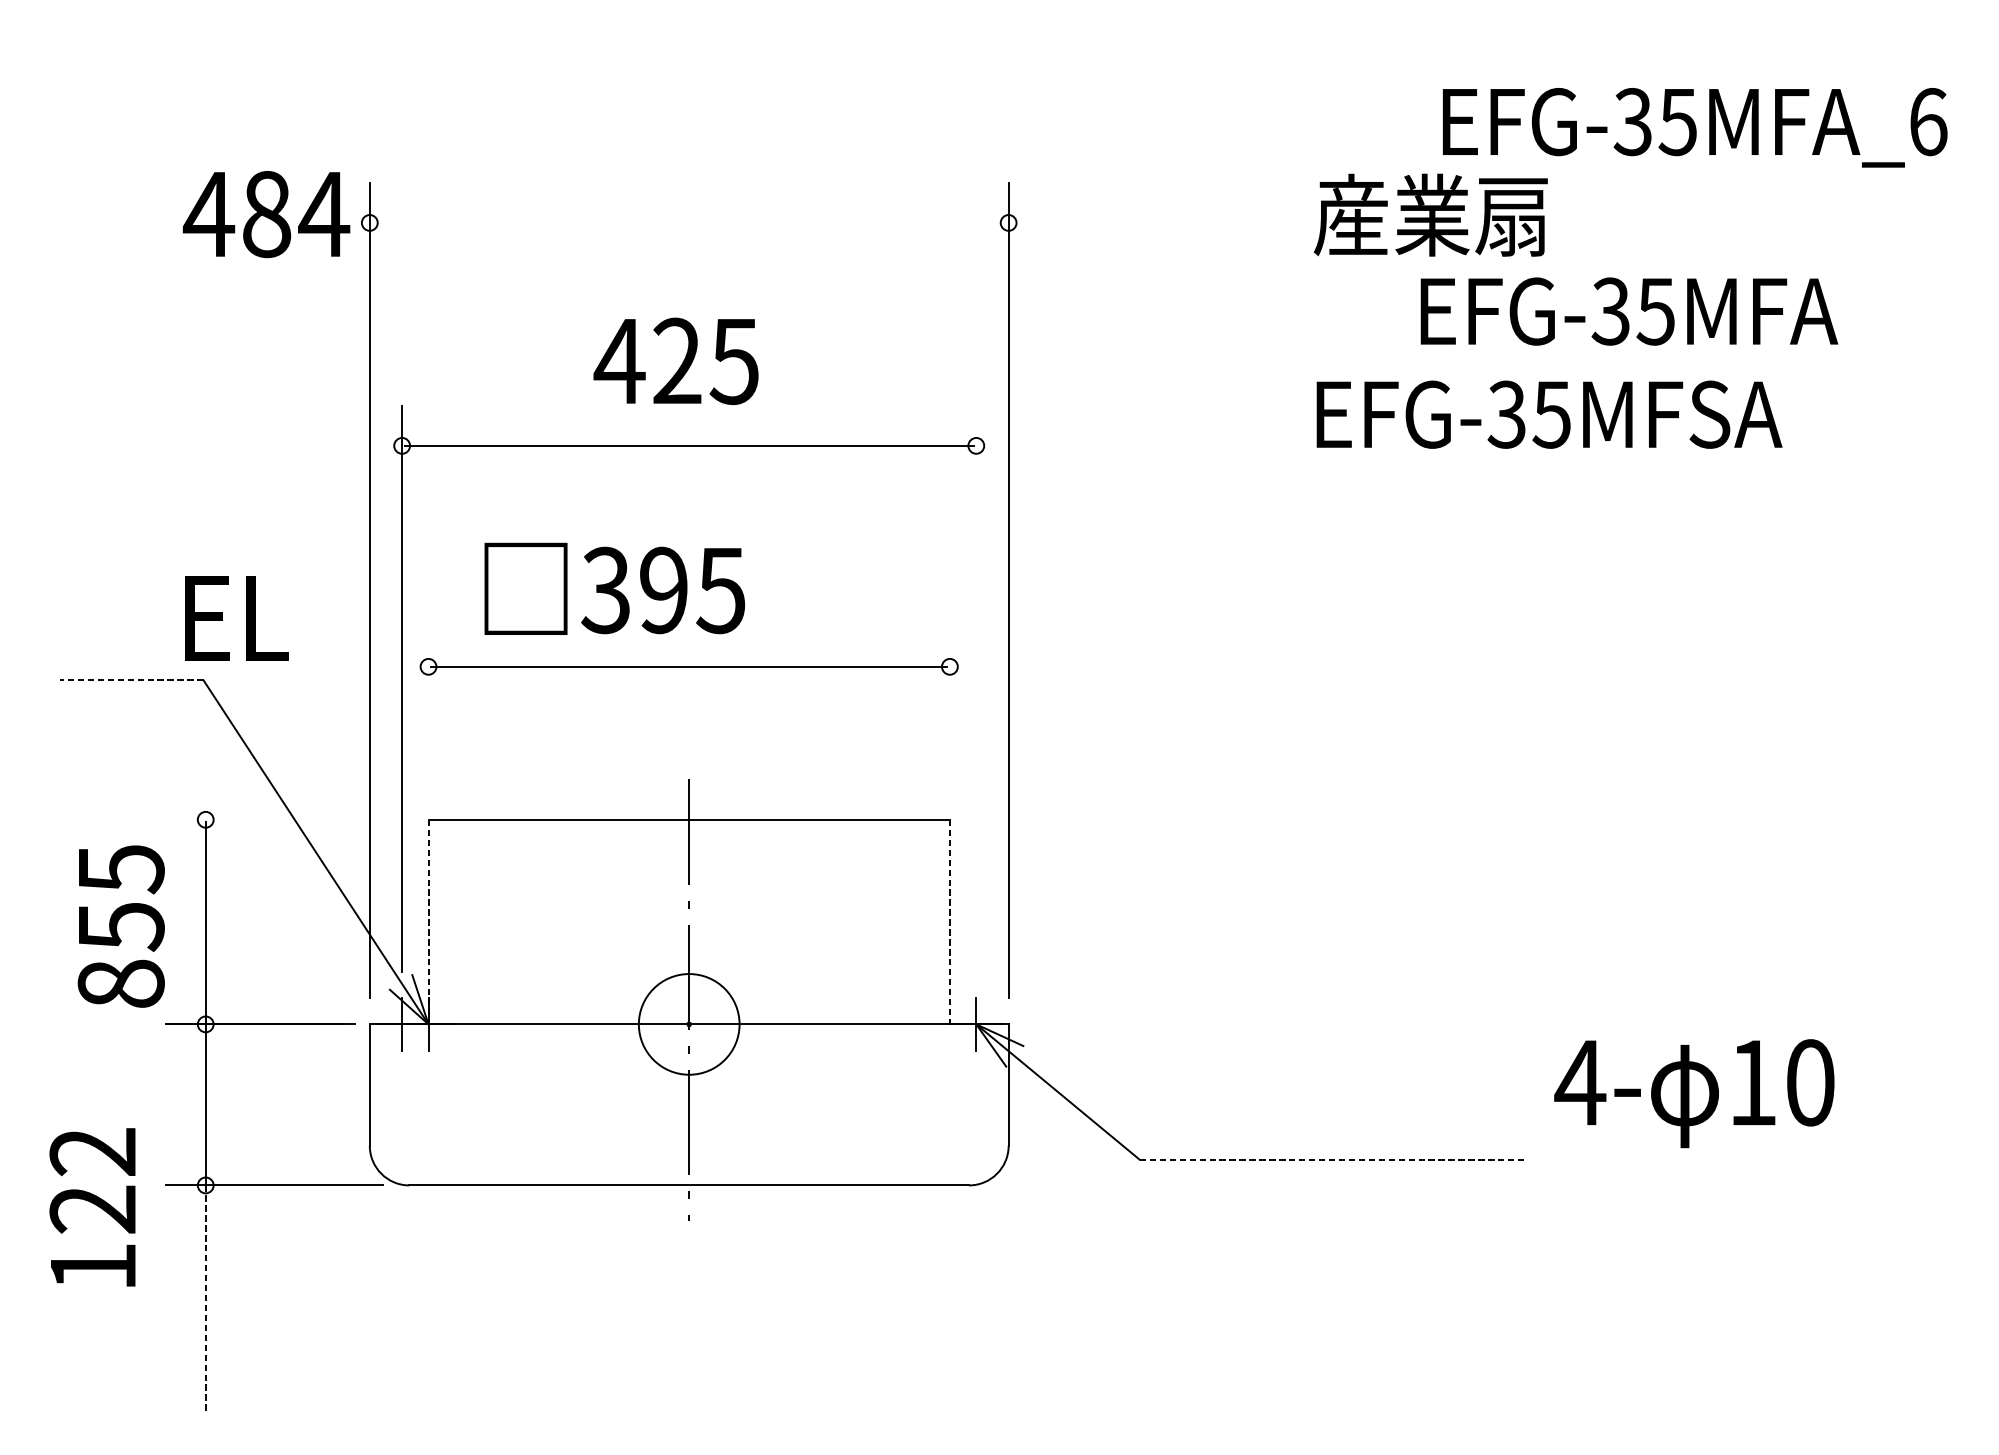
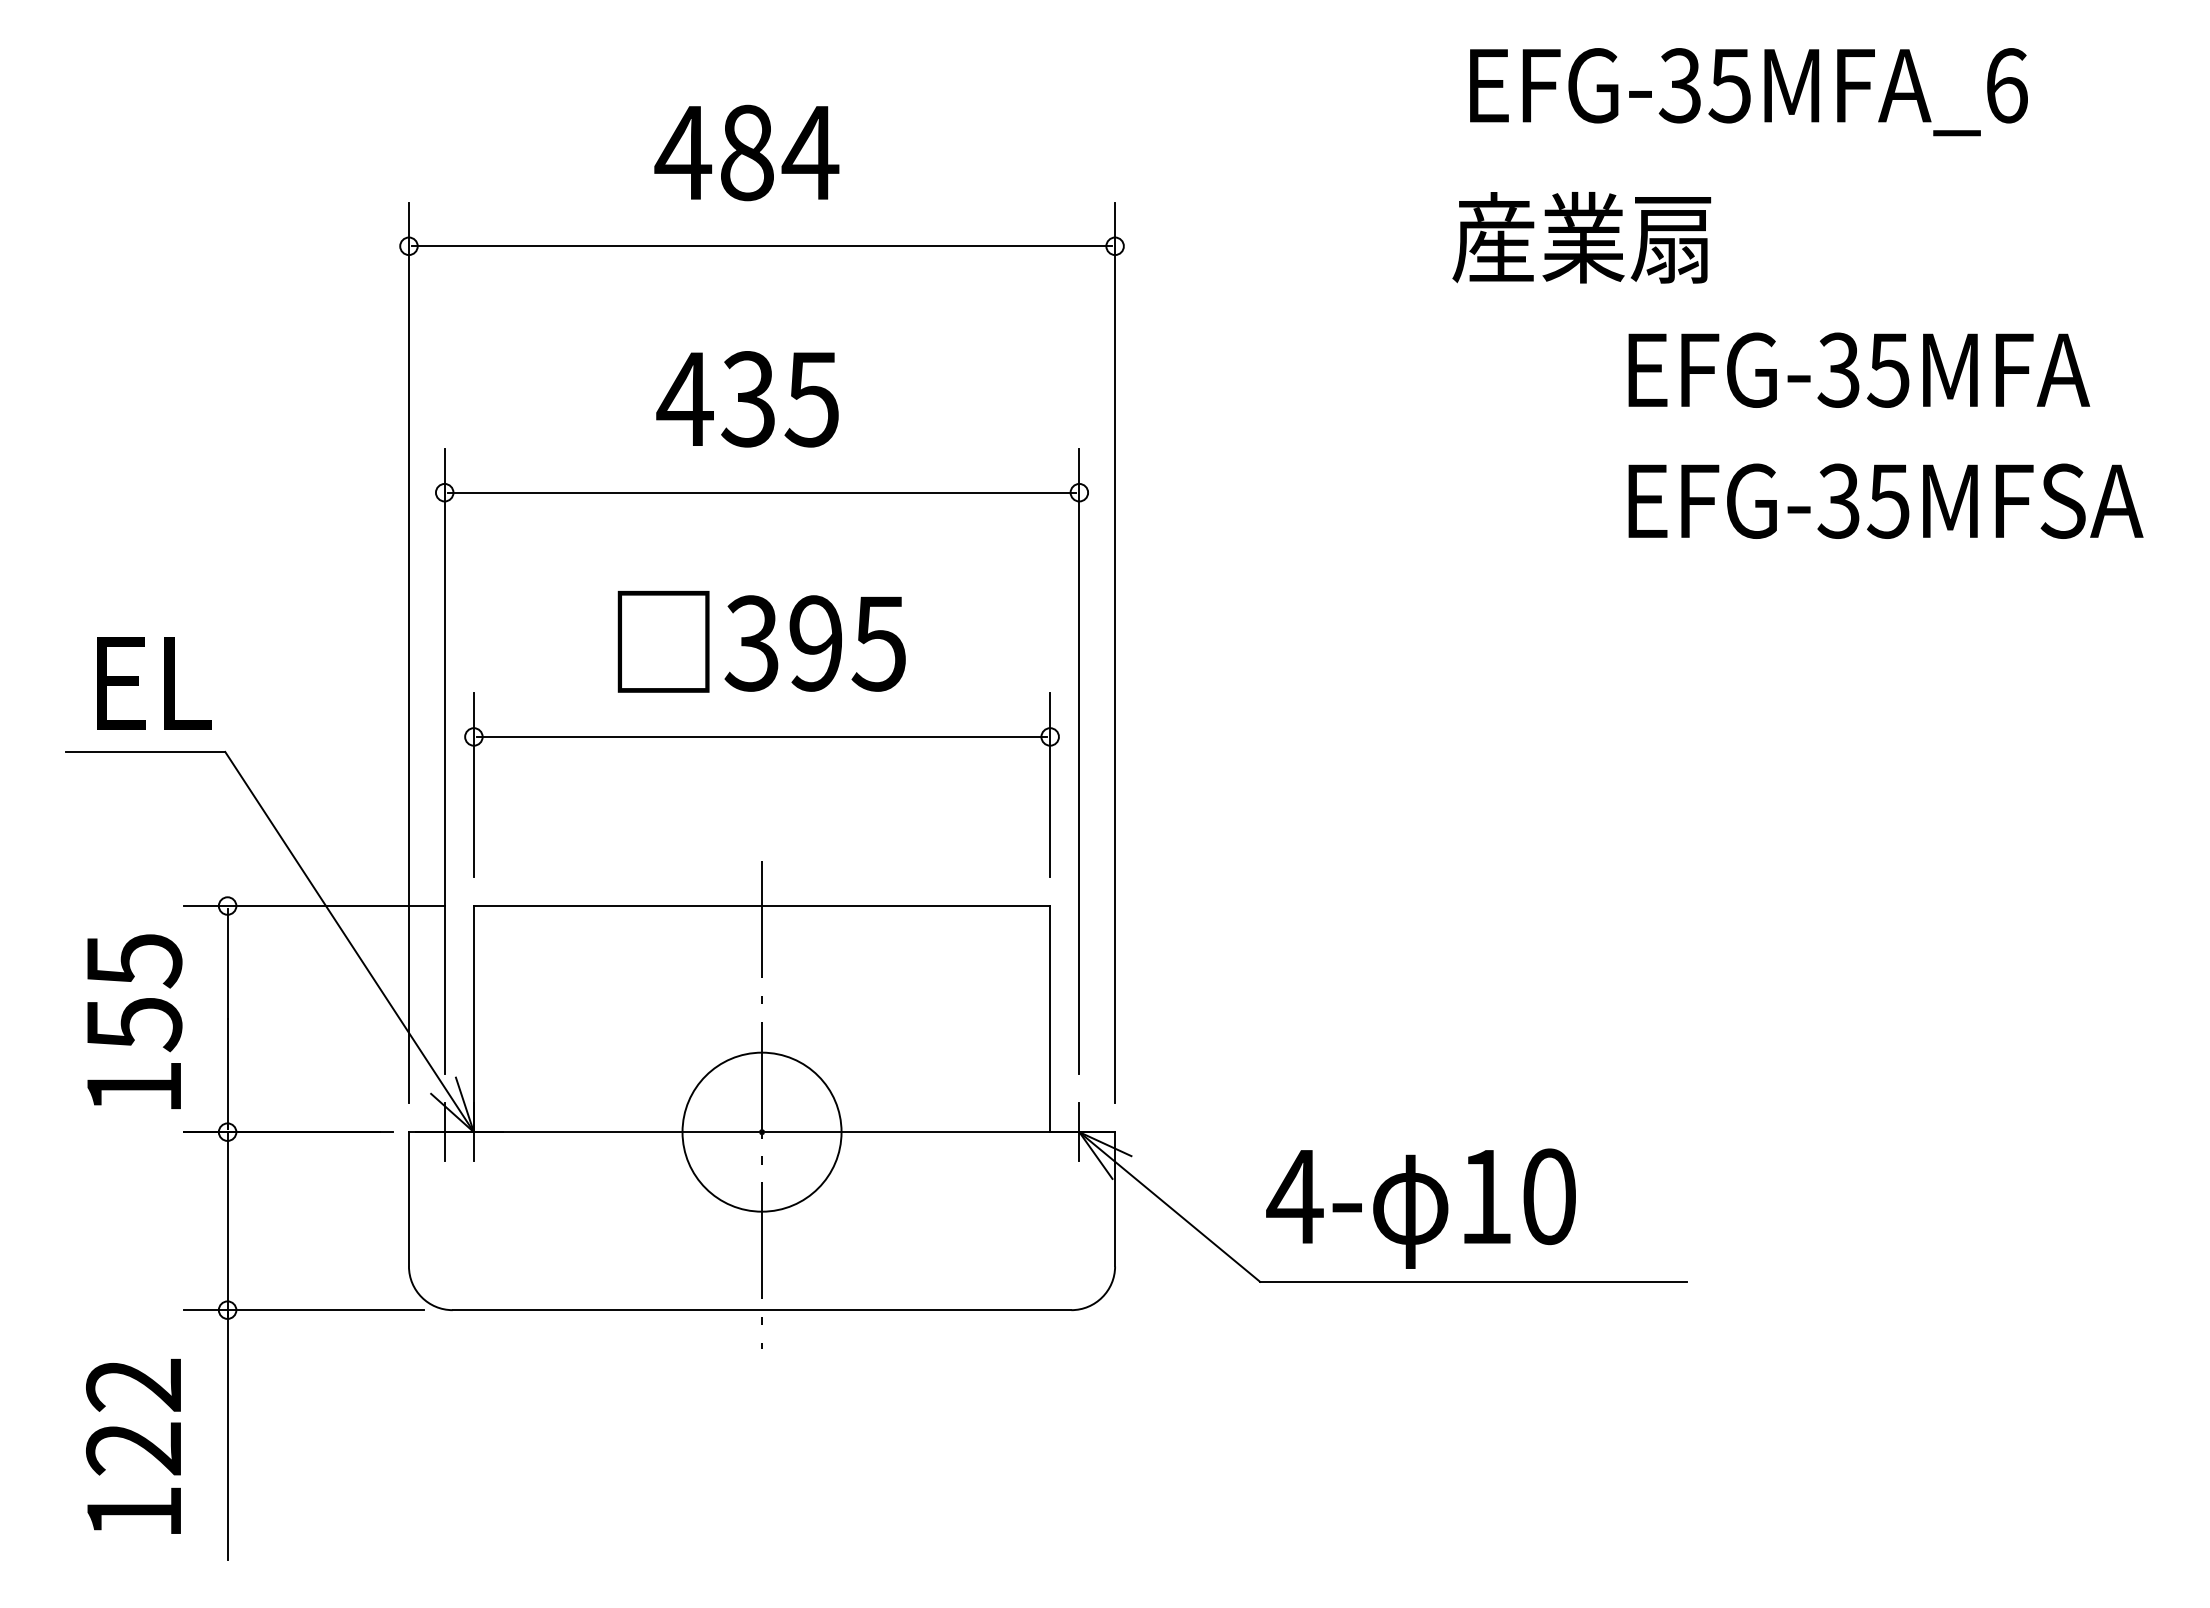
text: (1694, 128) -> (1748, 92), moved
text: (266, 214) -> (746, 152), moved
line: (688, 223) -> (761, 246), added
text: (1629, 310) -> (1859, 369), moved
text: (676, 361) -> (748, 399), 425 -> 435
text: (1549, 414) -> (1885, 500), moved
text: (614, 588) -> (761, 641), moved
text: (237, 618) -> (154, 683), moved
line: (131, 680) -> (145, 751), dashed -> solid
line: (976, 688) -> (1079, 760), added
line: (428, 709) -> (473, 784), added
line: (950, 709) -> (1050, 784), added
line: (283, 820) -> (313, 906), added
line: (428, 922) -> (473, 1019), dashed -> solid
line: (950, 922) -> (1050, 1019), dashed -> solid
text: (121, 983) -> (134, 1086), 855 -> 155
circle: (688, 1023) -> (761, 1131), size x1.43
text: (1693, 1093) -> (1420, 1208), moved
line: (1332, 1159) -> (1473, 1281), dashed -> solid
text: (92, 1207) -> (133, 1446), moved
line: (205, 1298) -> (227, 1435), dashed -> solid

